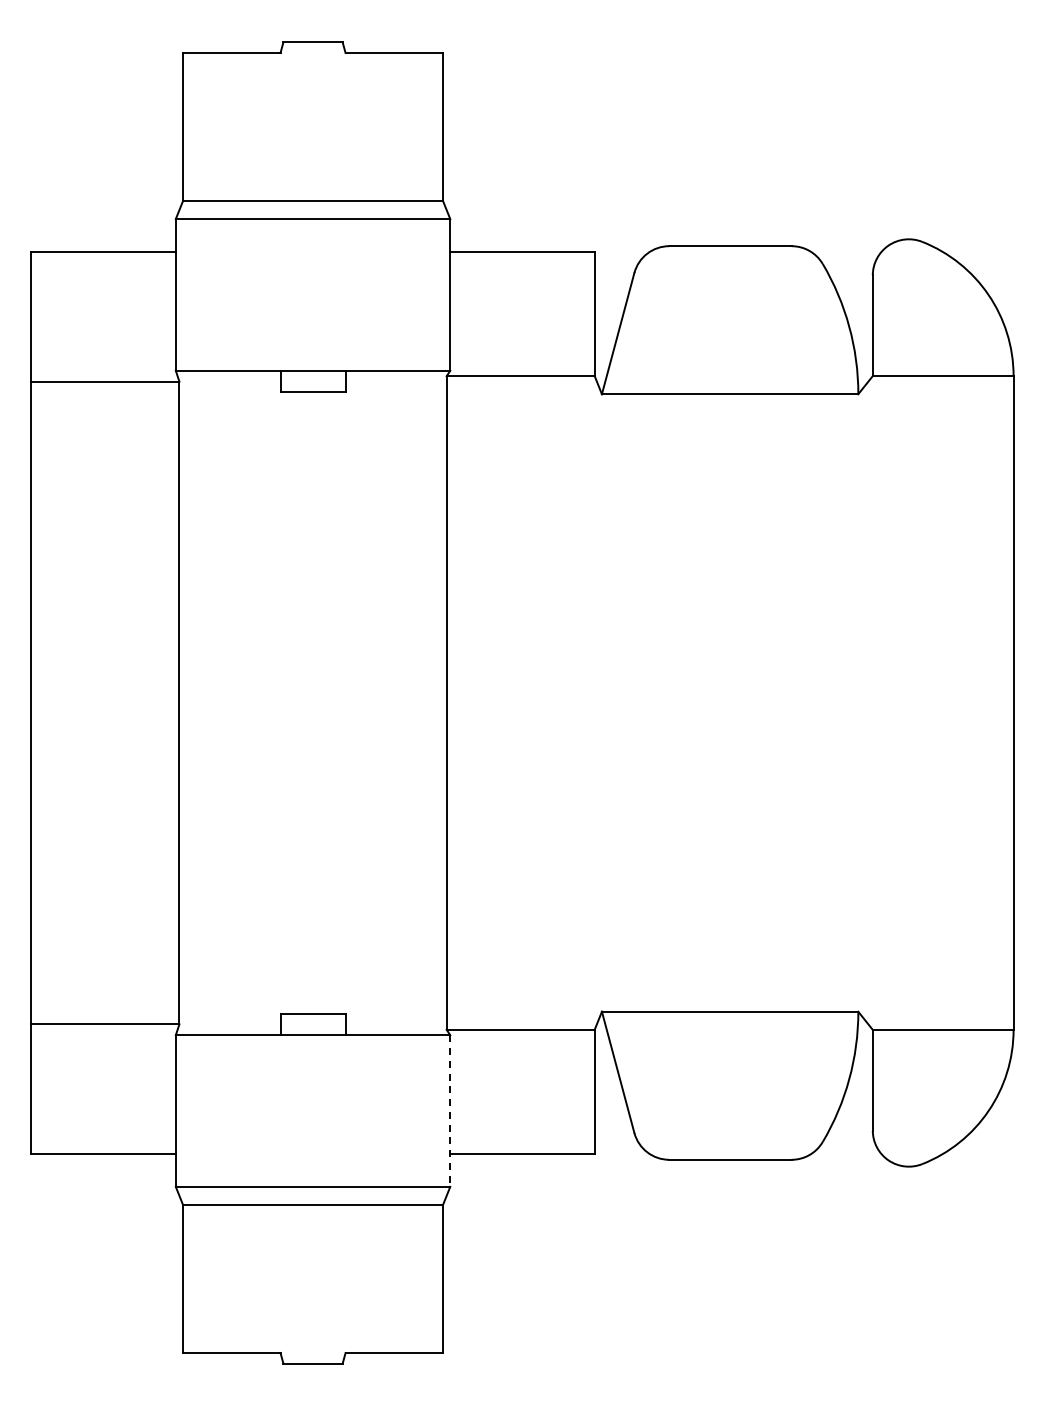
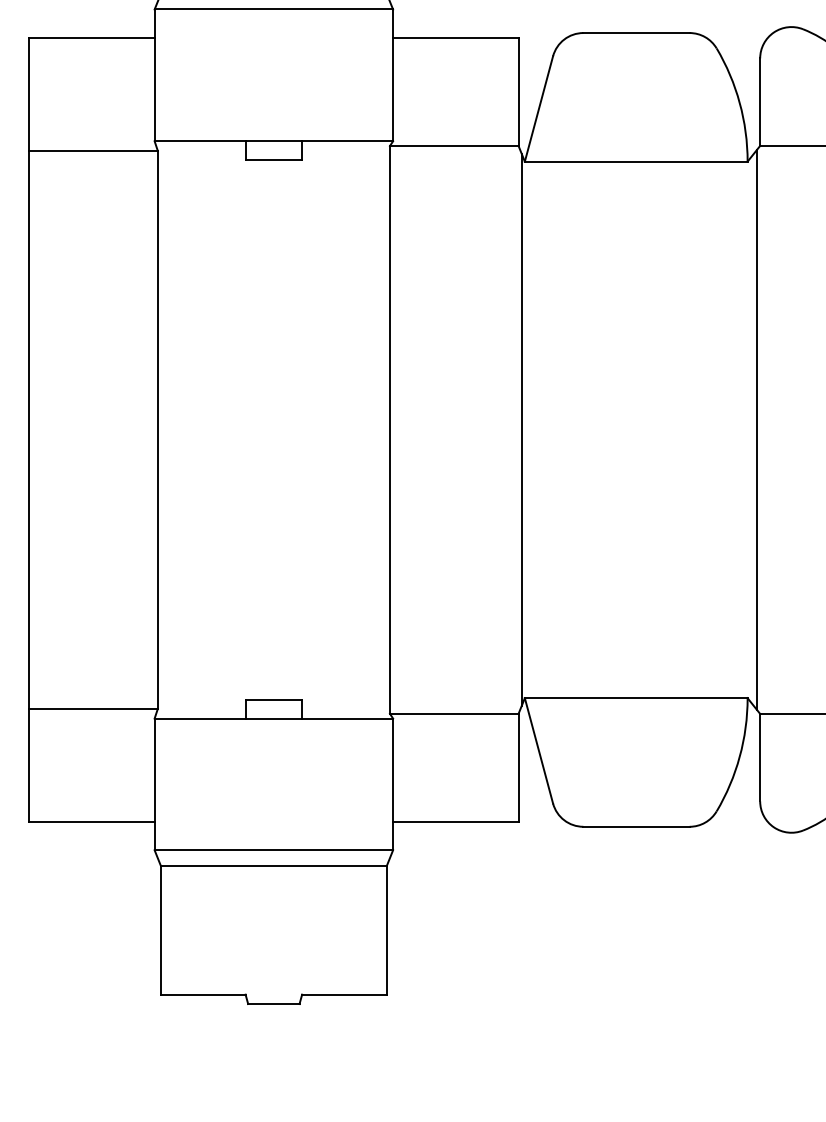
line: (598, 702) -> (521, 429), added
line: (869, 702) -> (757, 429), added
line: (450, 1111) -> (393, 784), dashed -> solid

